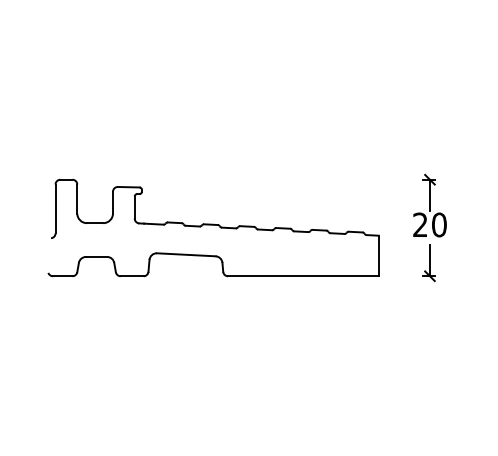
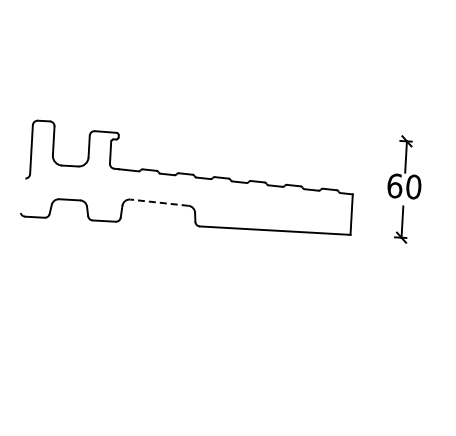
text: (420, 224) -> (394, 185), 20 -> 60
line: (185, 254) -> (158, 202), solid -> dashed

